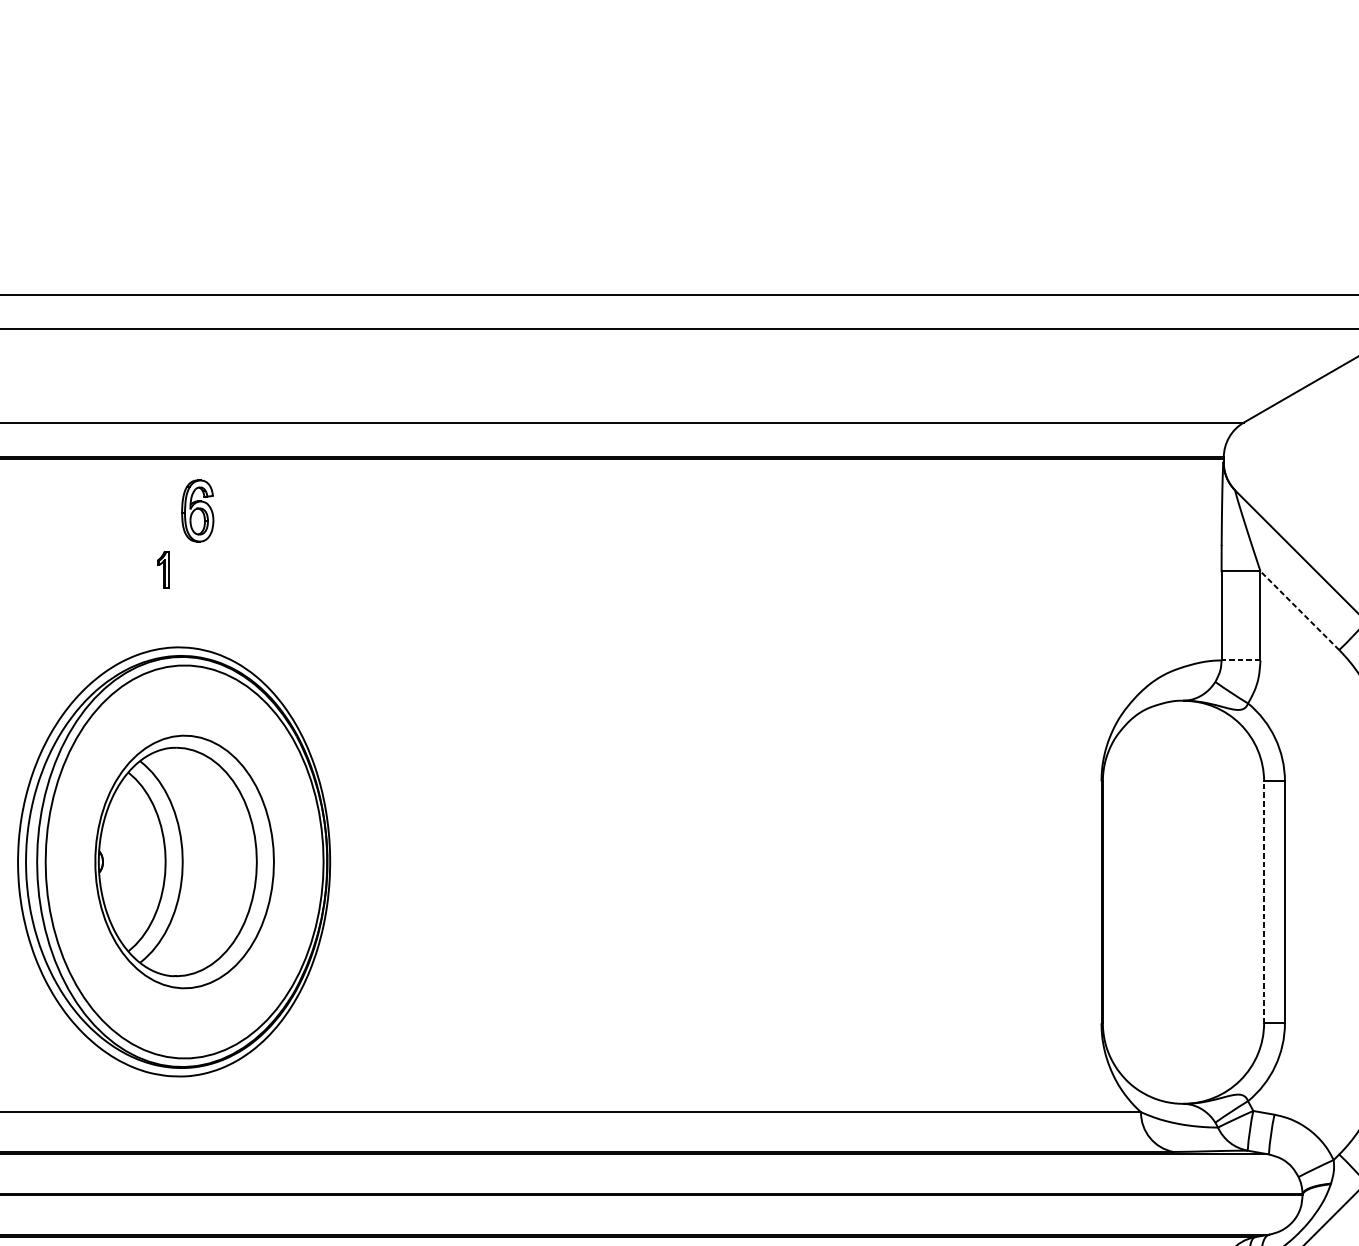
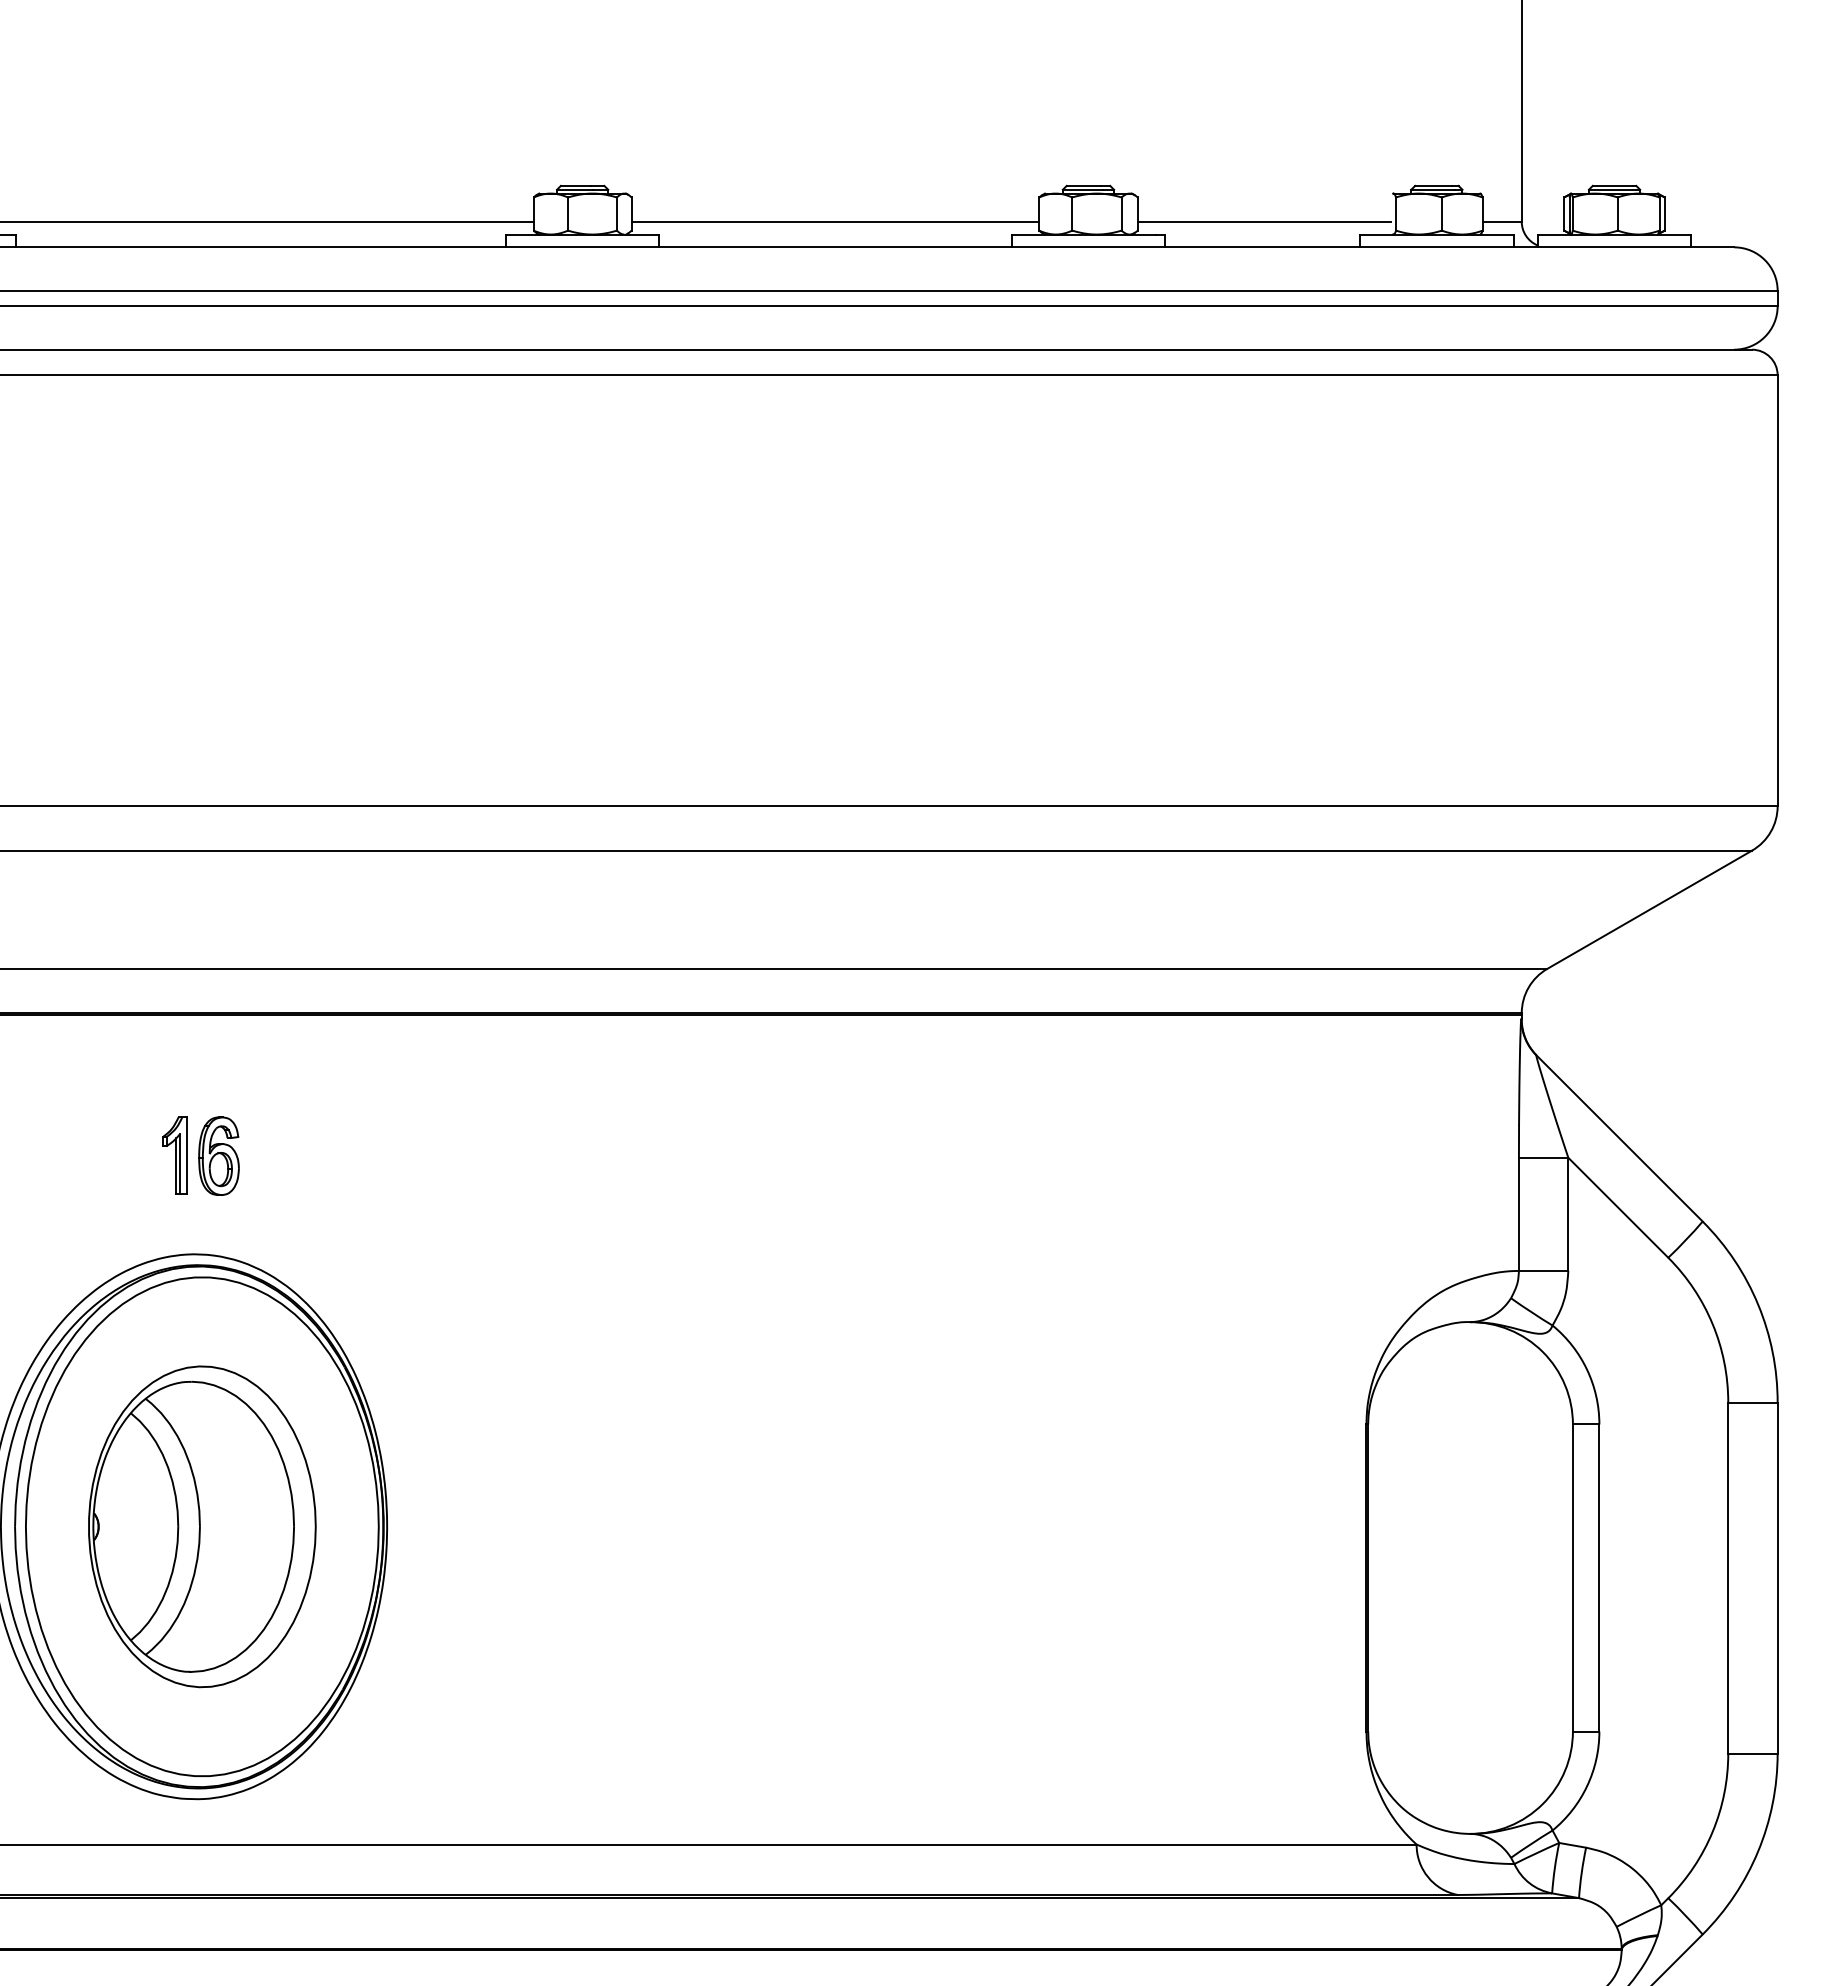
part: (197, 510) -> (218, 1155), moved
part: (162, 569) -> (174, 1155), size x1.67
line: (1300, 610) -> (1618, 1207), dashed -> solid
line: (1240, 660) -> (1543, 1270), dashed -> solid
line: (1263, 902) -> (1572, 1578), dashed -> solid

